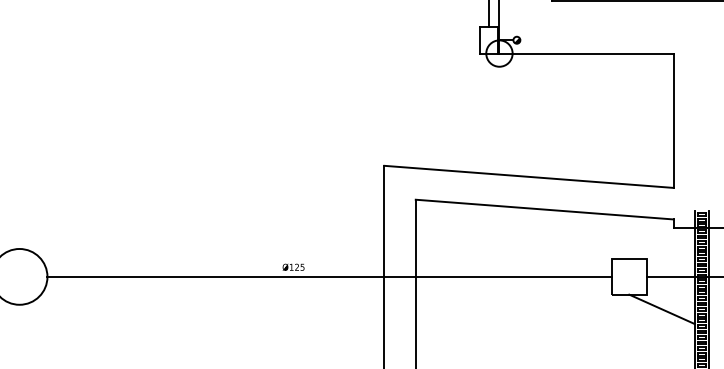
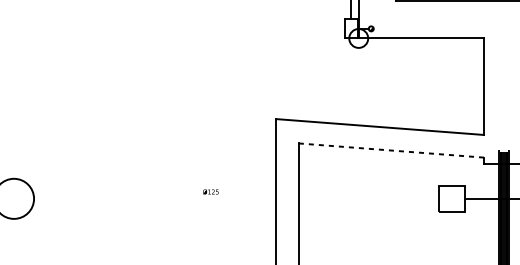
line: (544, 209) -> (391, 150), solid -> dashed
line: (329, 276) -> (236, 198), removed
line: (661, 309) -> (475, 222), removed

